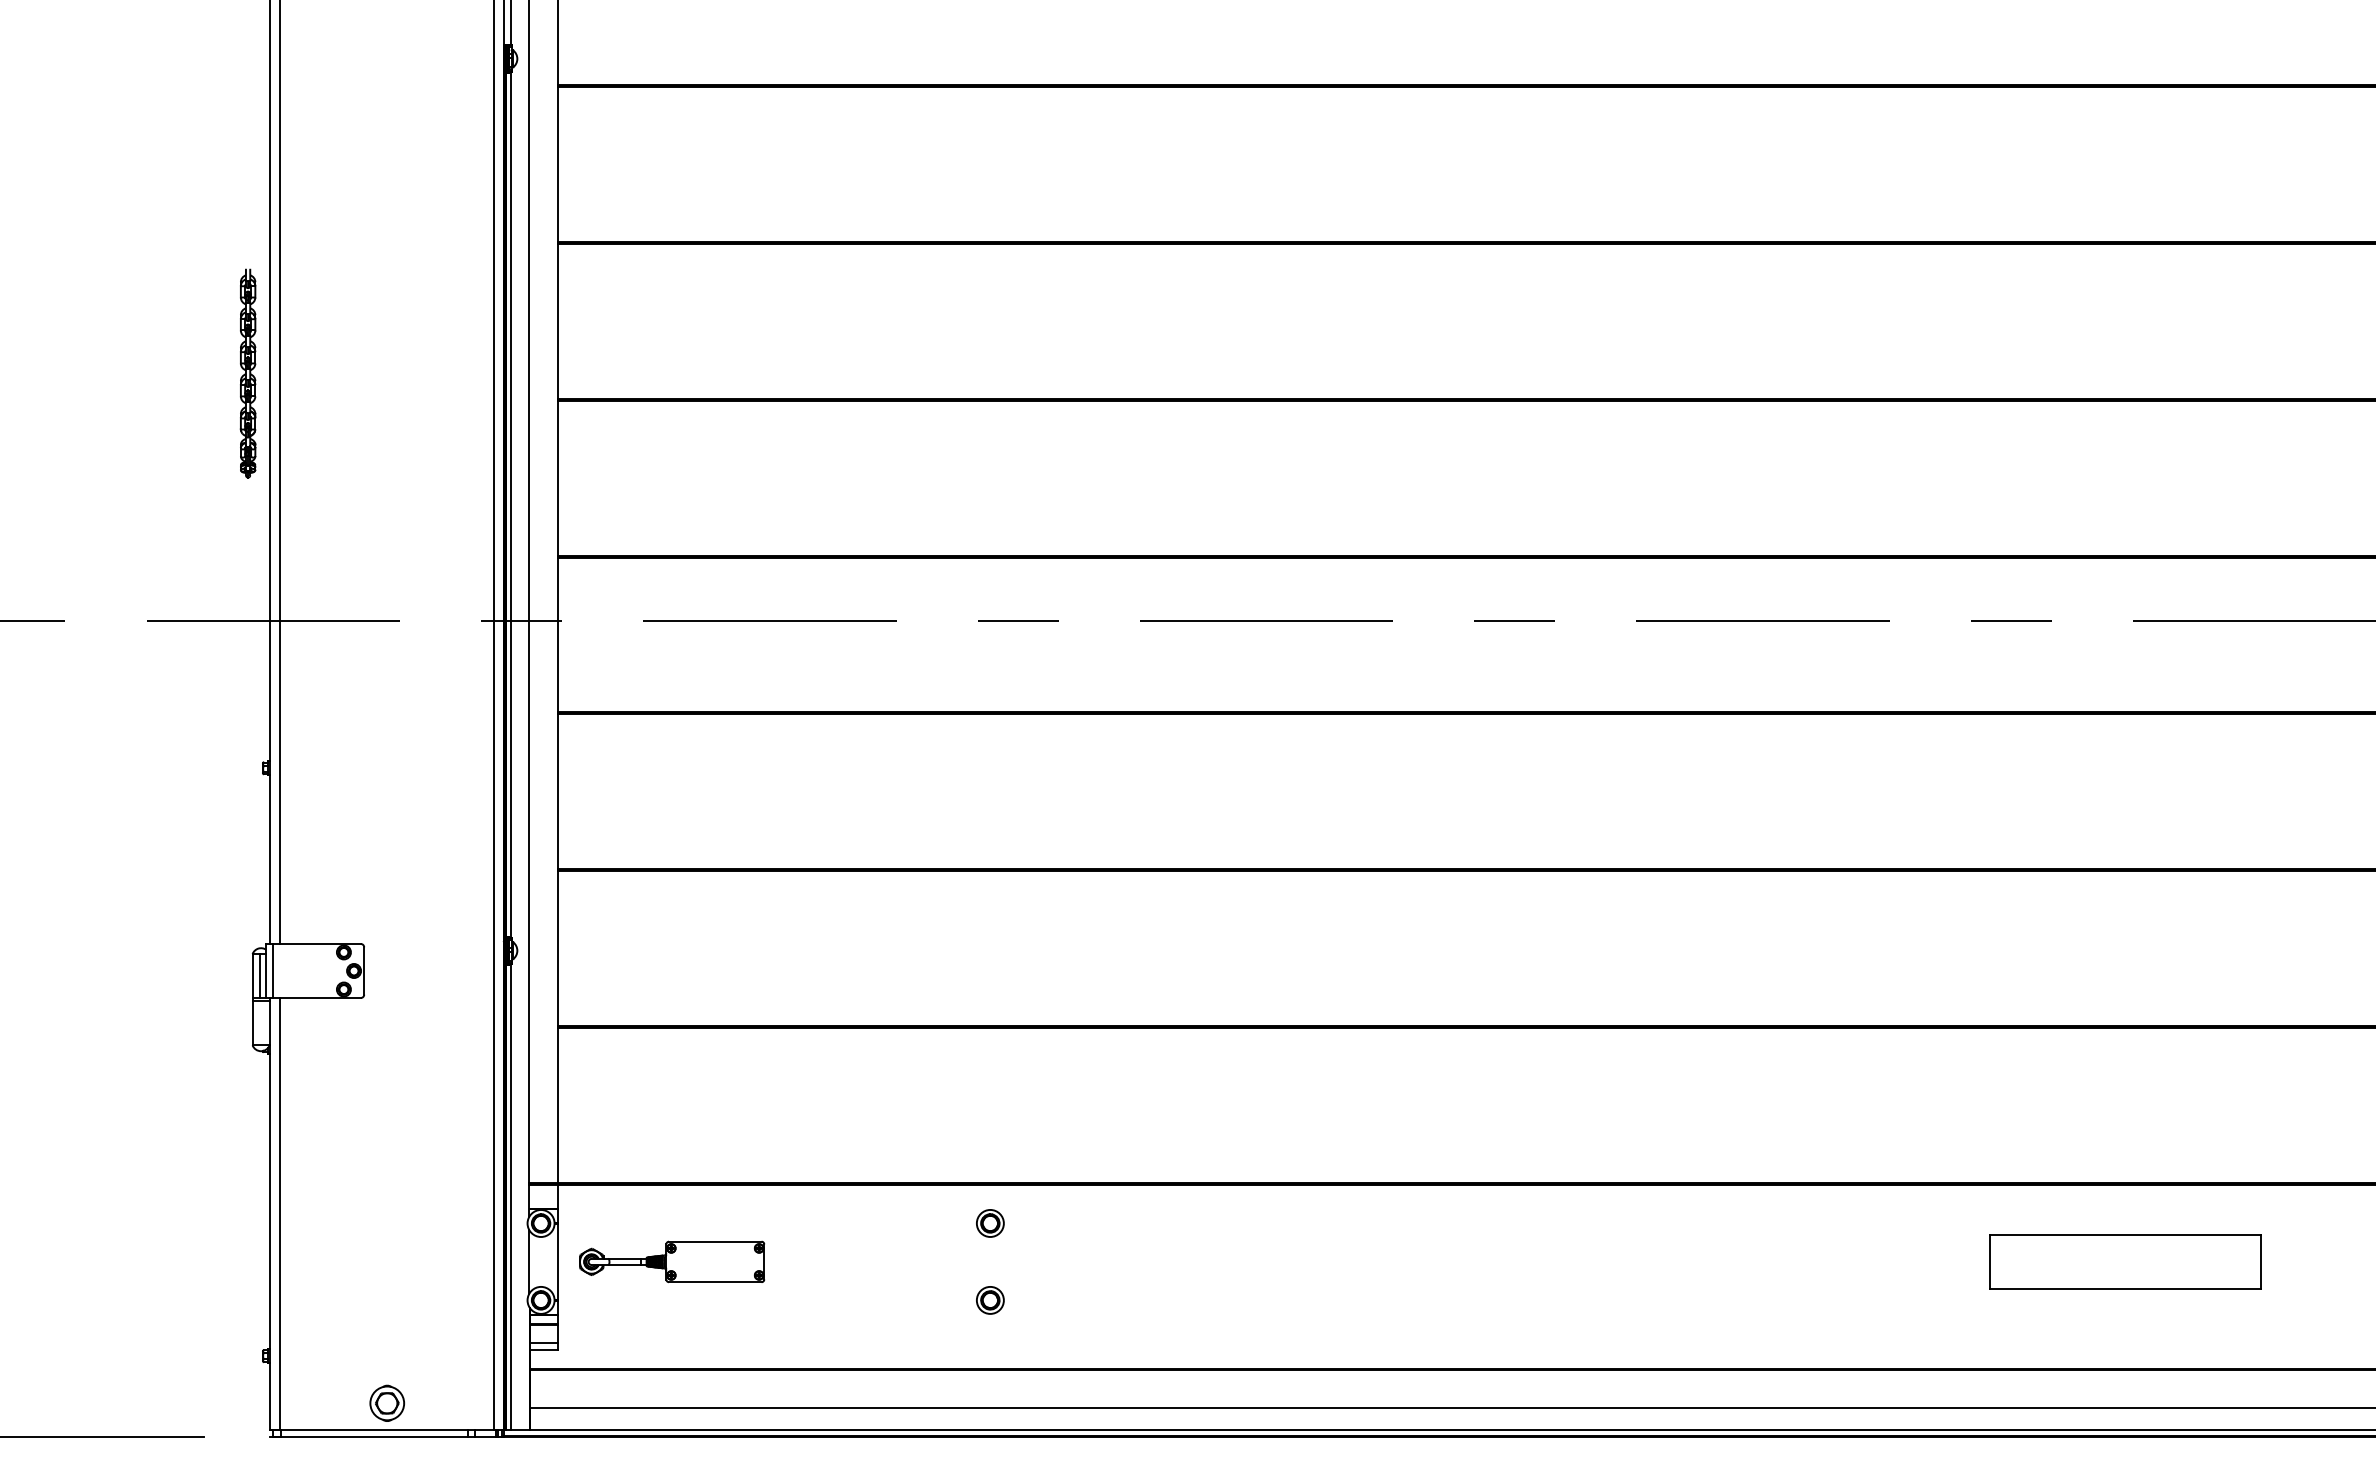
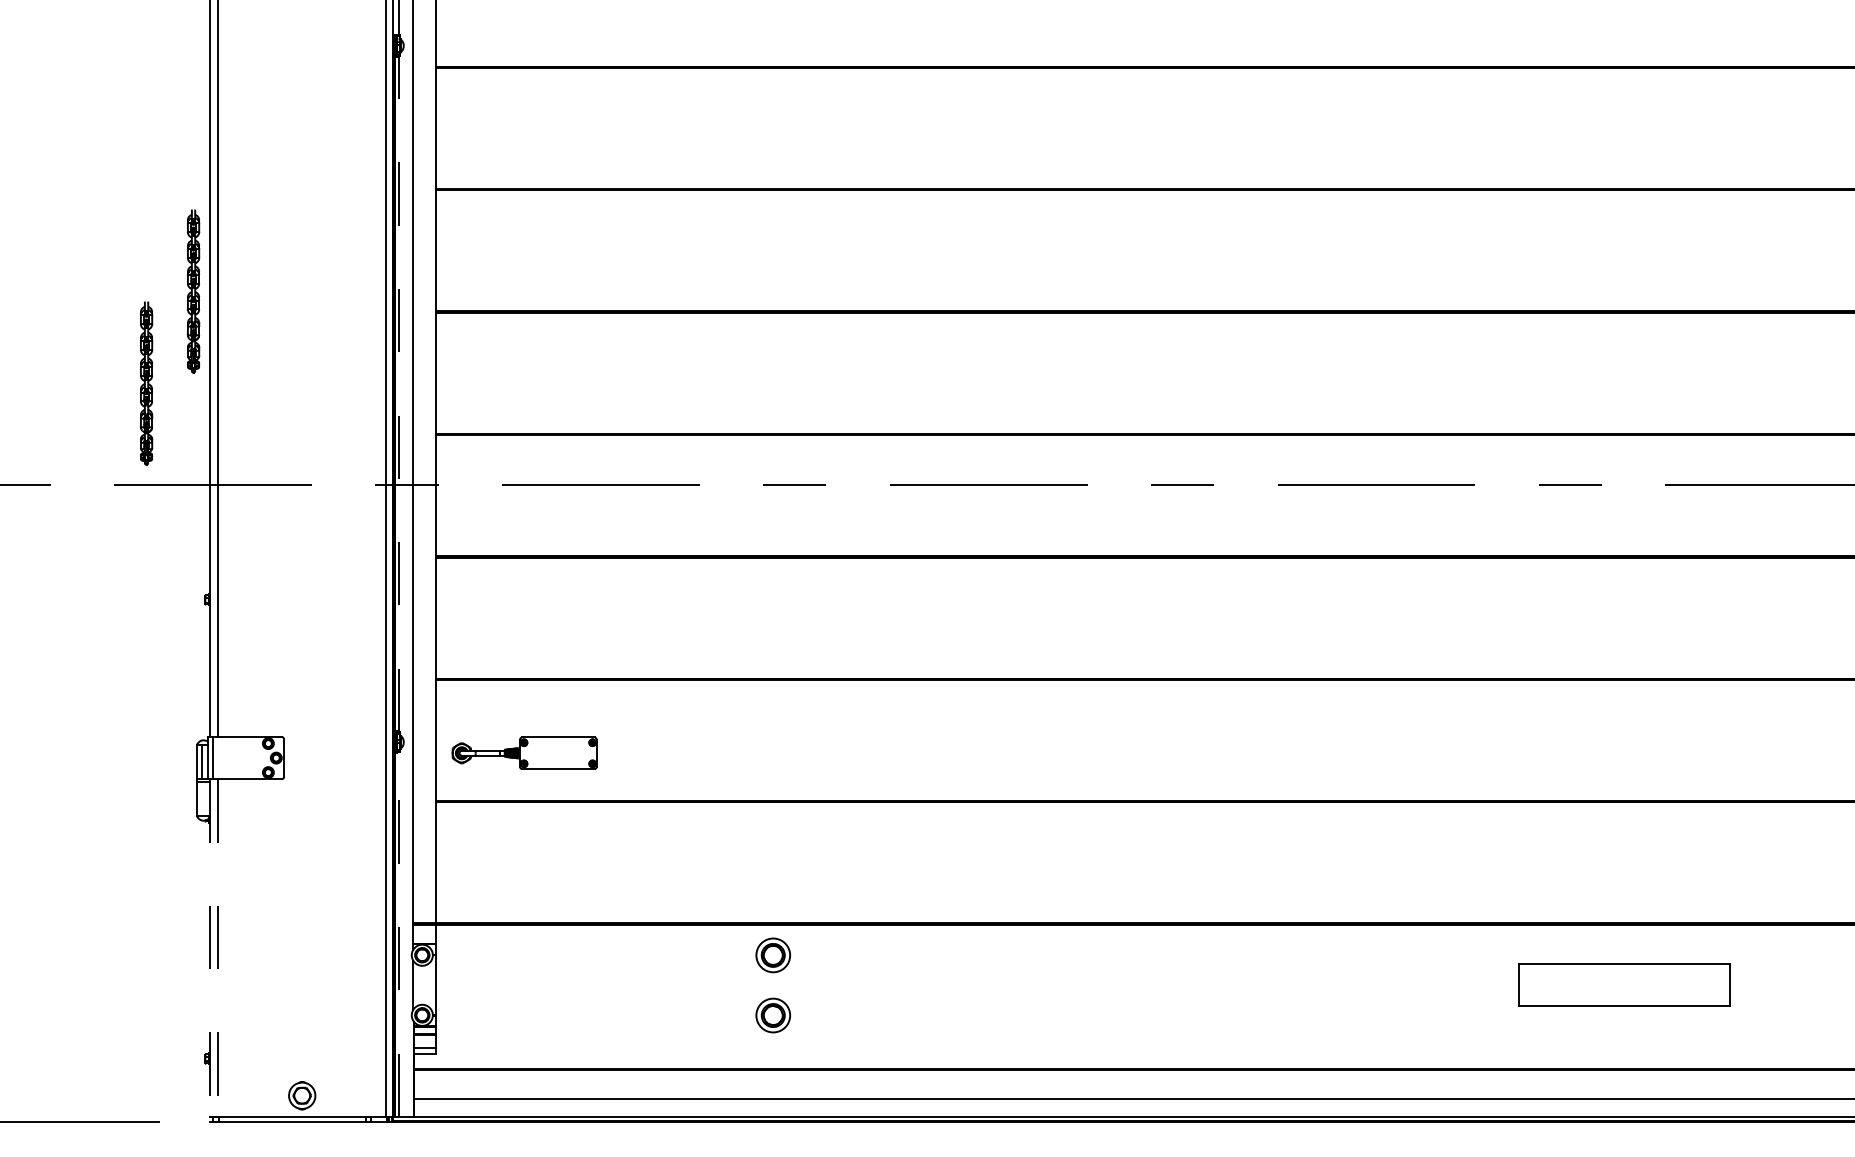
part: (187, 491) -> (146, 383), added
line: (511, 505) -> (399, 394), solid -> dashed
line: (511, 1196) -> (399, 934), solid -> dashed
line: (269, 1214) -> (210, 948), solid -> dashed
line: (280, 1214) -> (218, 948), solid -> dashed
part: (989, 1222) -> (772, 954), size x1.6
part: (671, 1260) -> (524, 752), moved
part: (2125, 1260) -> (1624, 984), moved
part: (989, 1299) -> (772, 1014), size x1.6

